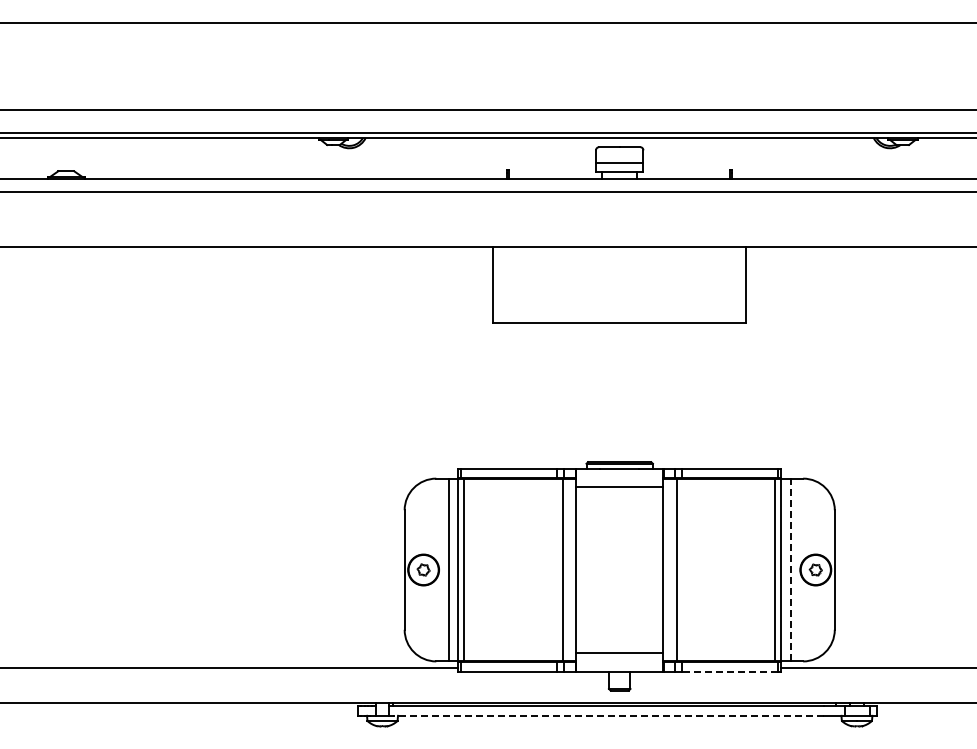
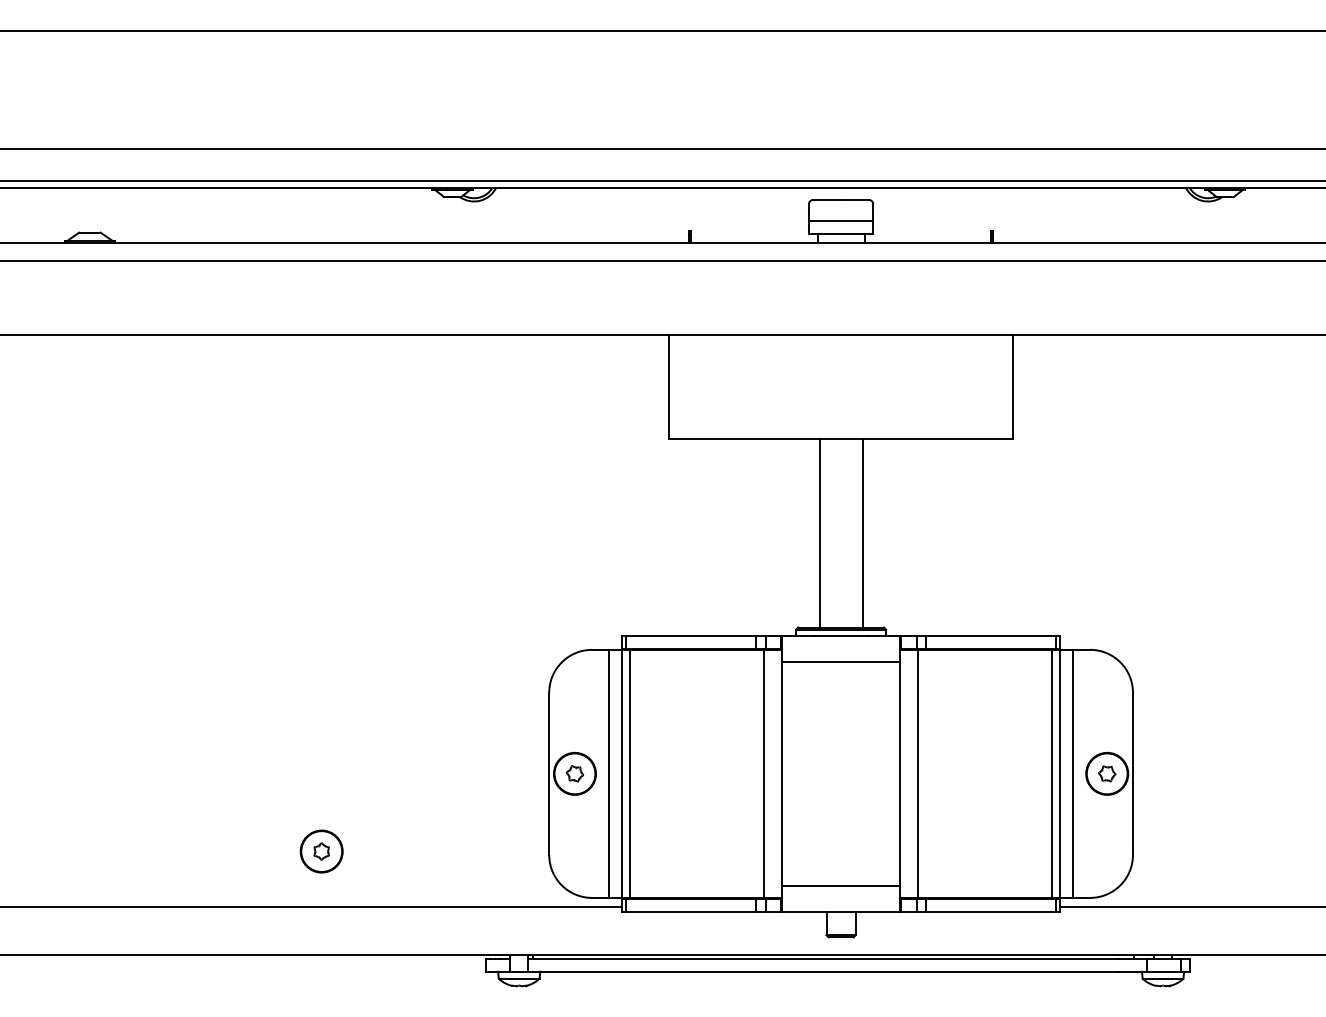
line: (603, 392) -> (819, 532), added
line: (635, 392) -> (862, 532), added
line: (790, 569) -> (1072, 773), dashed -> solid
part: (236, 626) -> (320, 850), added
line: (729, 671) -> (990, 911), dashed -> solid
line: (607, 715) -> (824, 971), dashed -> solid

